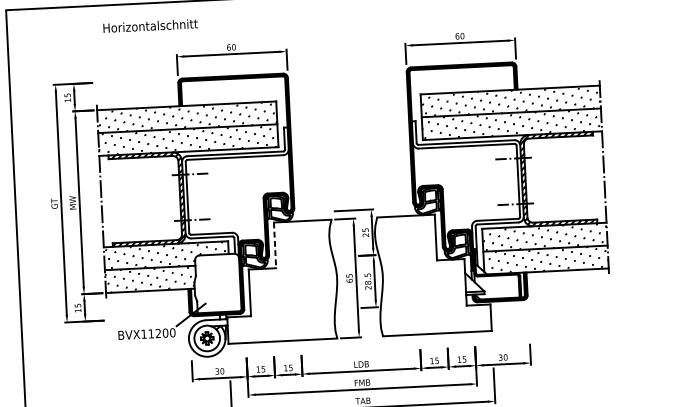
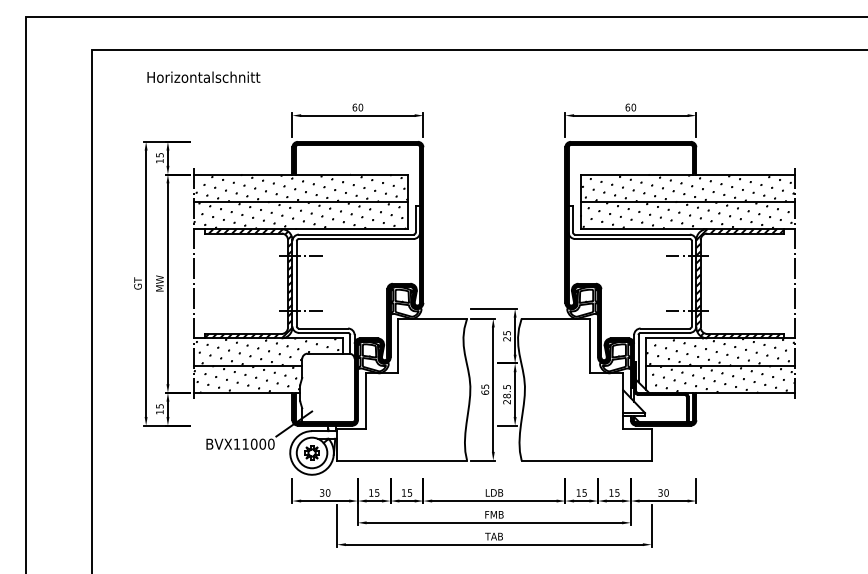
text: (150, 25) -> (203, 76), moved
line: (275, 245) -> (398, 346), dashed -> solid
text: (157, 332) -> (253, 443), BVX11200 -> BVX11000

